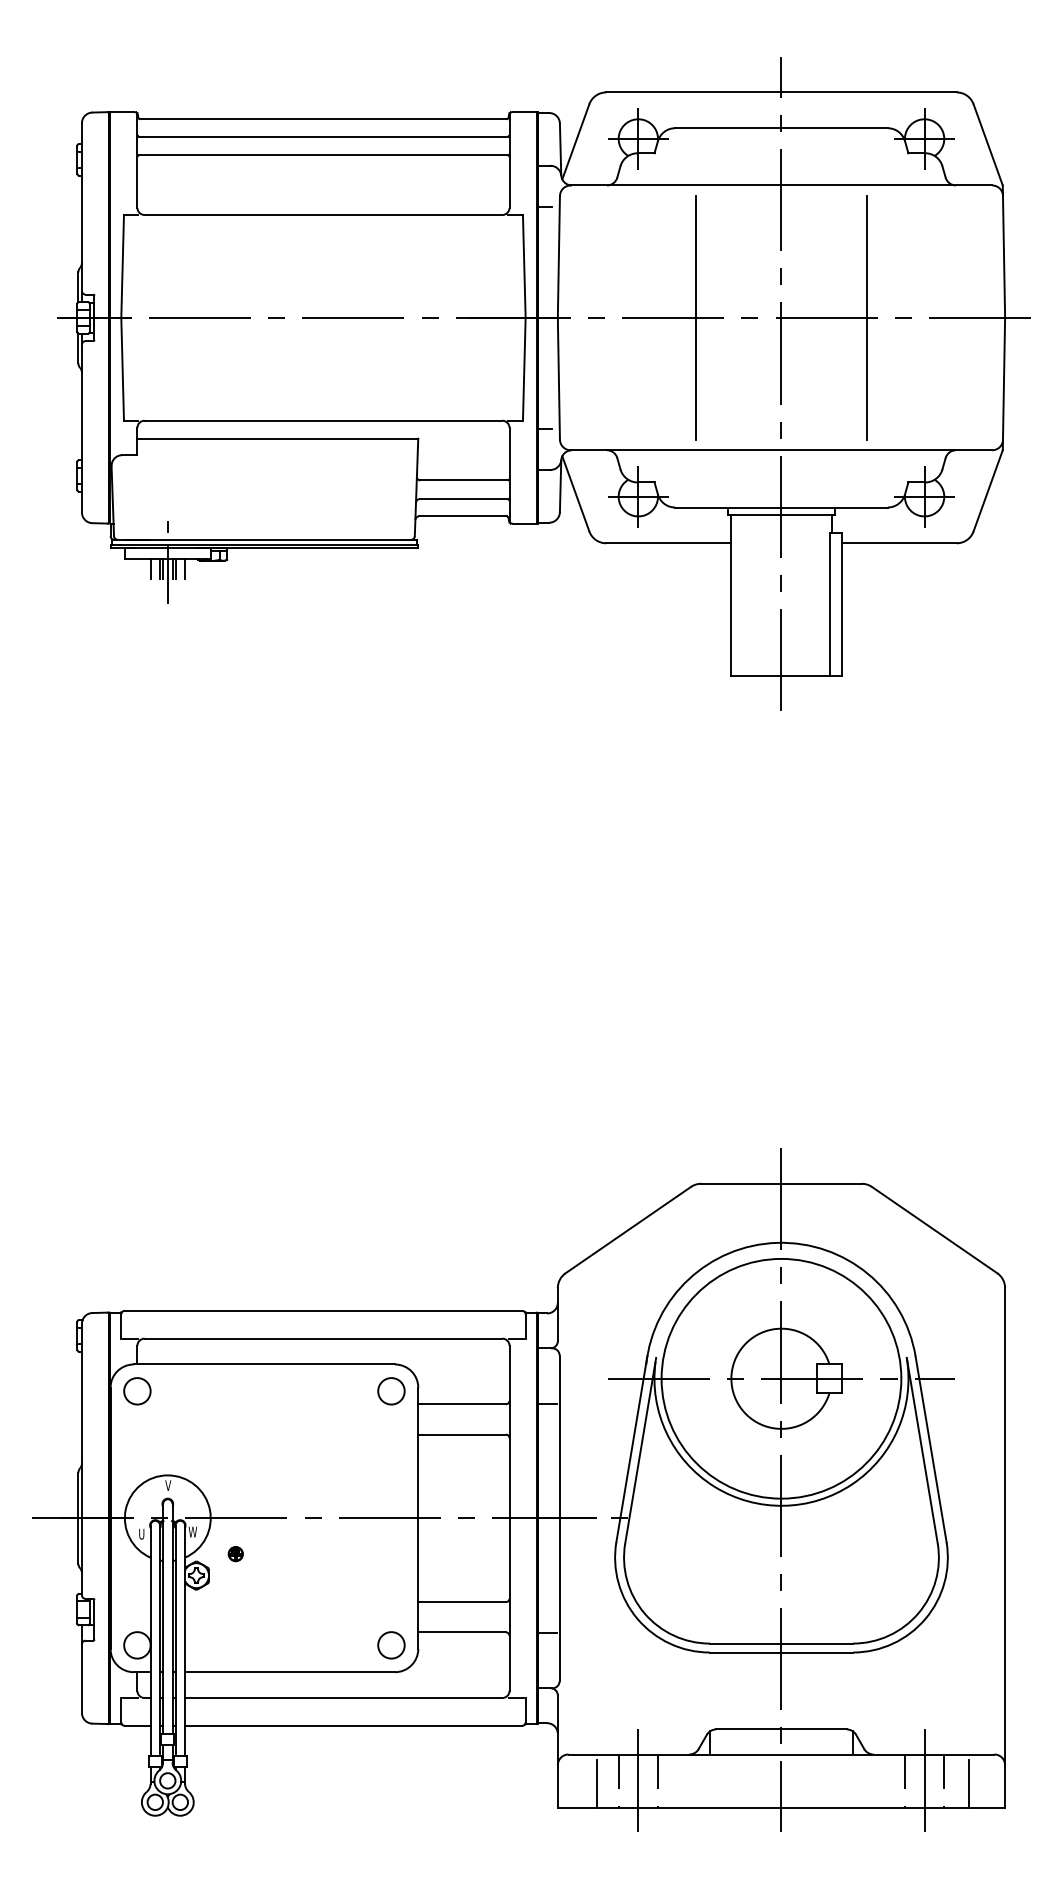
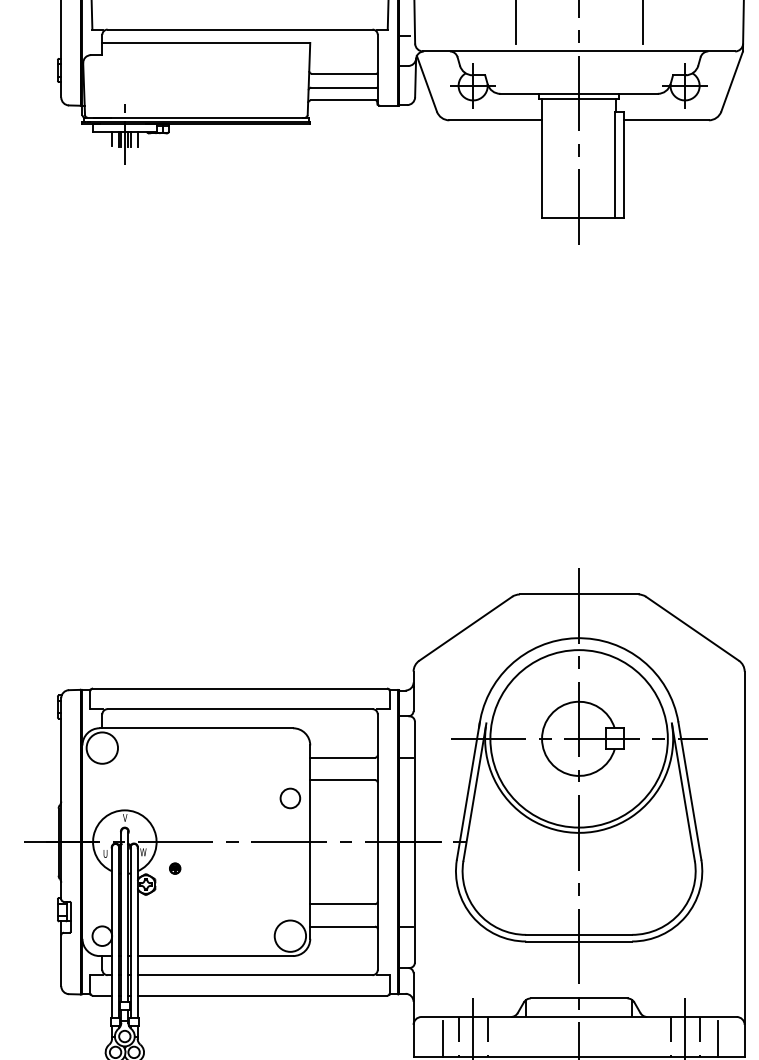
circle: (137, 1391) -> (102, 748), size x1.6
circle: (391, 1391) -> (290, 798), moved
circle: (391, 1645) -> (290, 936), size x1.6

